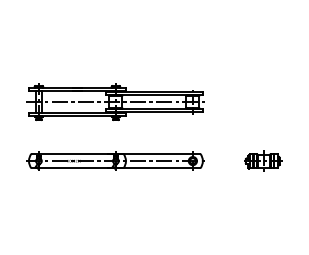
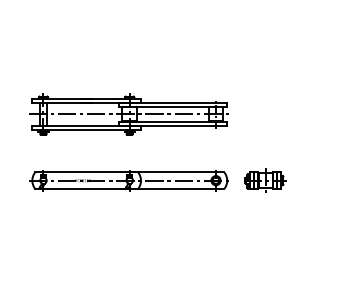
part: (263, 160) -> (265, 180), moved

